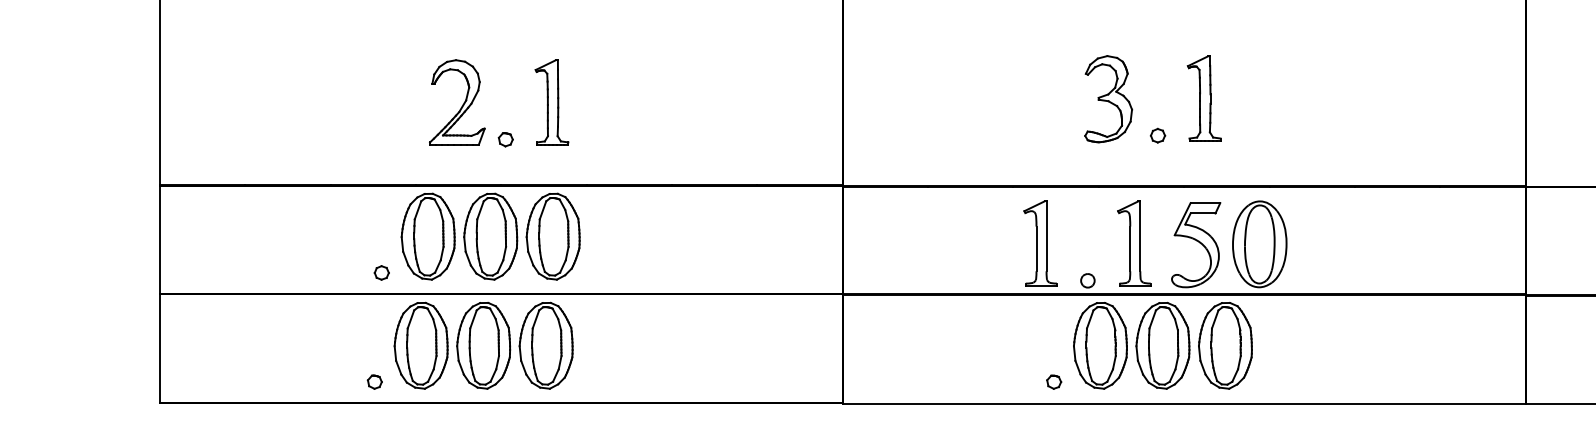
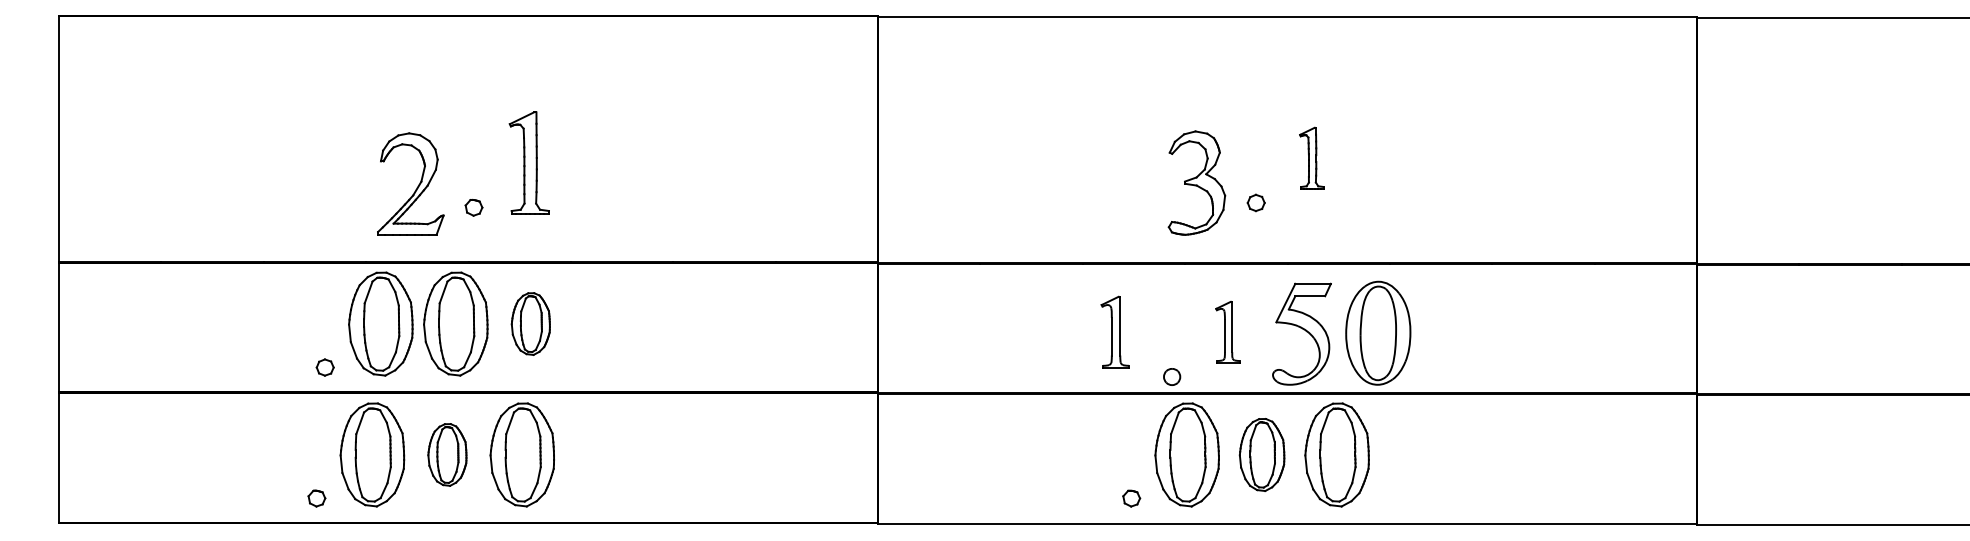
part: (1204, 97) -> (1311, 157), size x0.6
part: (1108, 98) -> (1196, 182), moved
part: (462, 105) -> (416, 187), moved
part: (552, 236) -> (530, 323), size x0.6
part: (1039, 242) -> (1114, 331), size x0.7
part: (1134, 242) -> (1227, 331), size x0.6
part: (483, 345) -> (447, 454), size x0.6
part: (1162, 345) -> (1261, 454), size x0.7

